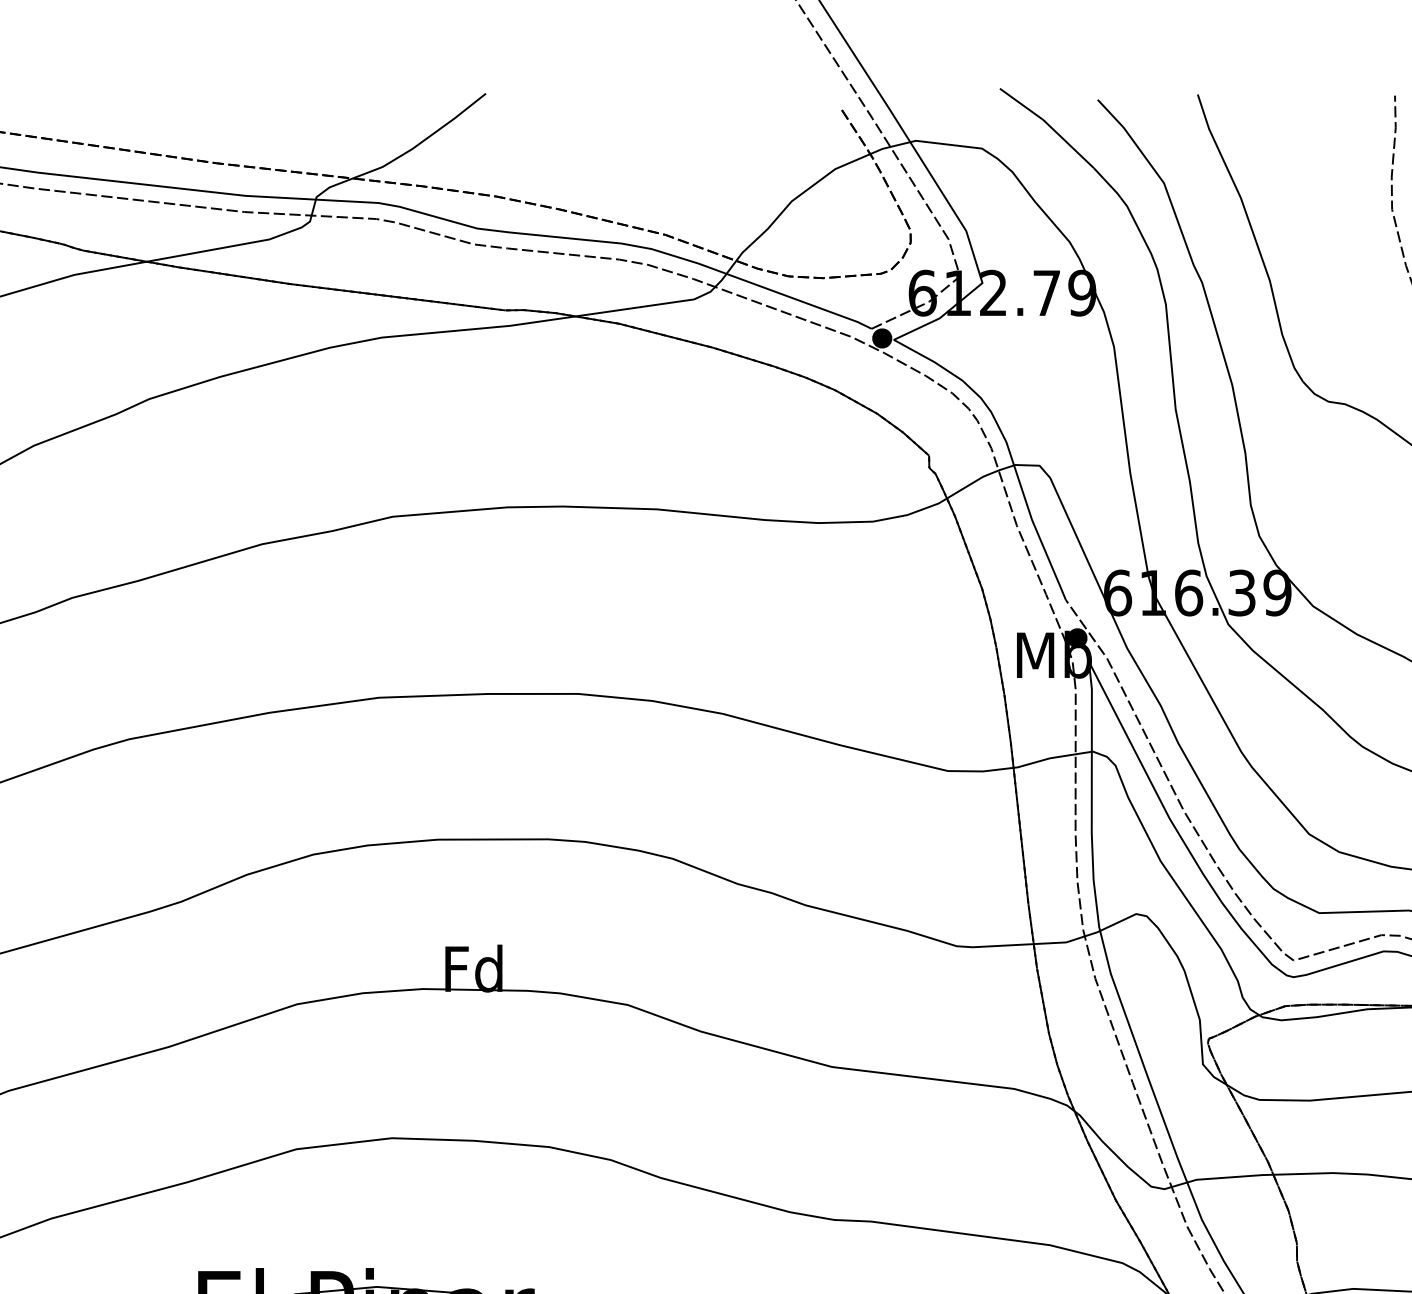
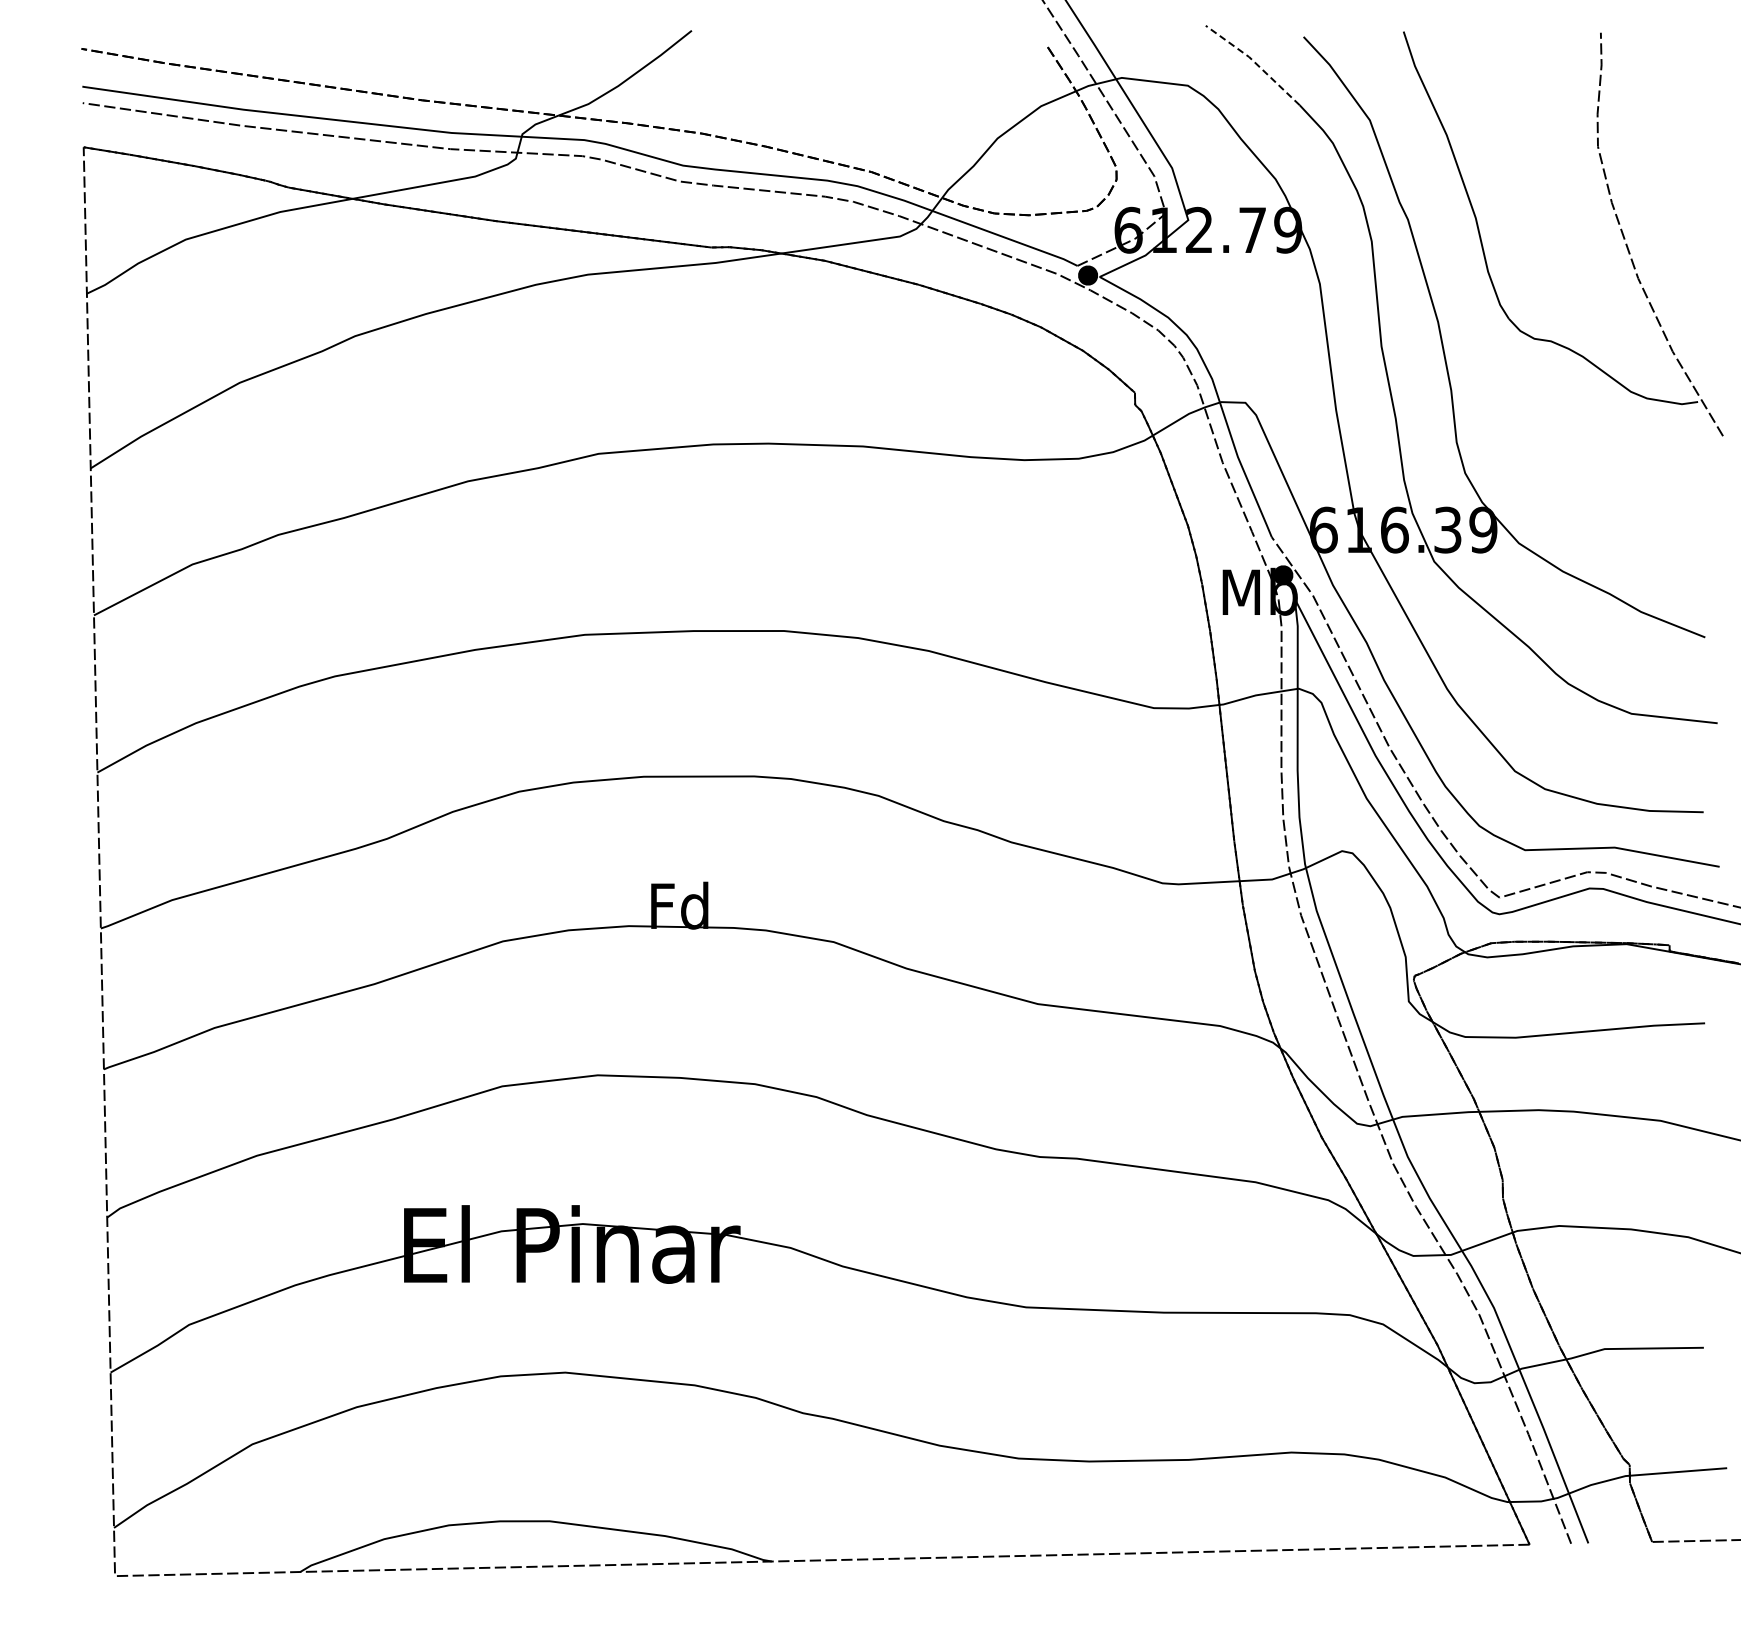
line: (1048, 124) -> (1254, 61), solid -> dashed

